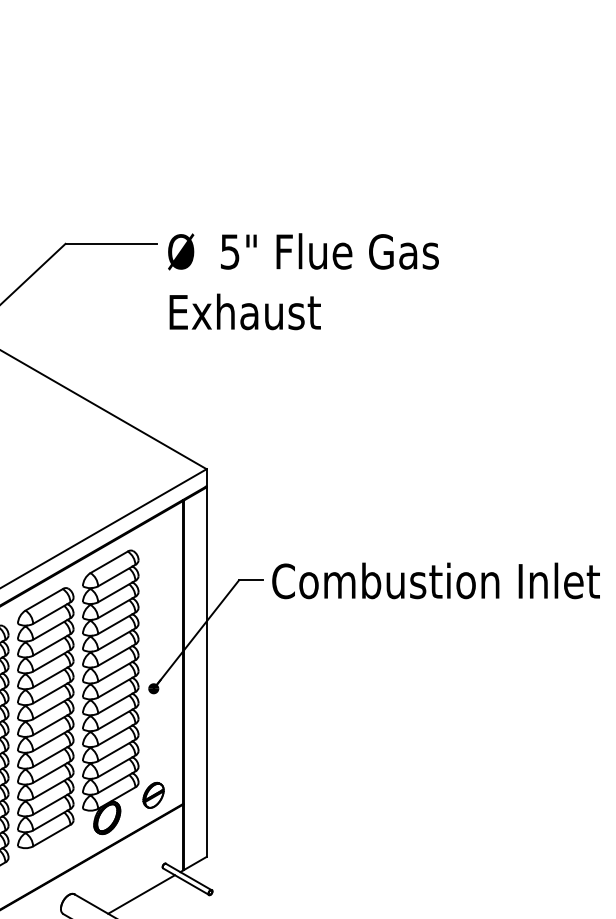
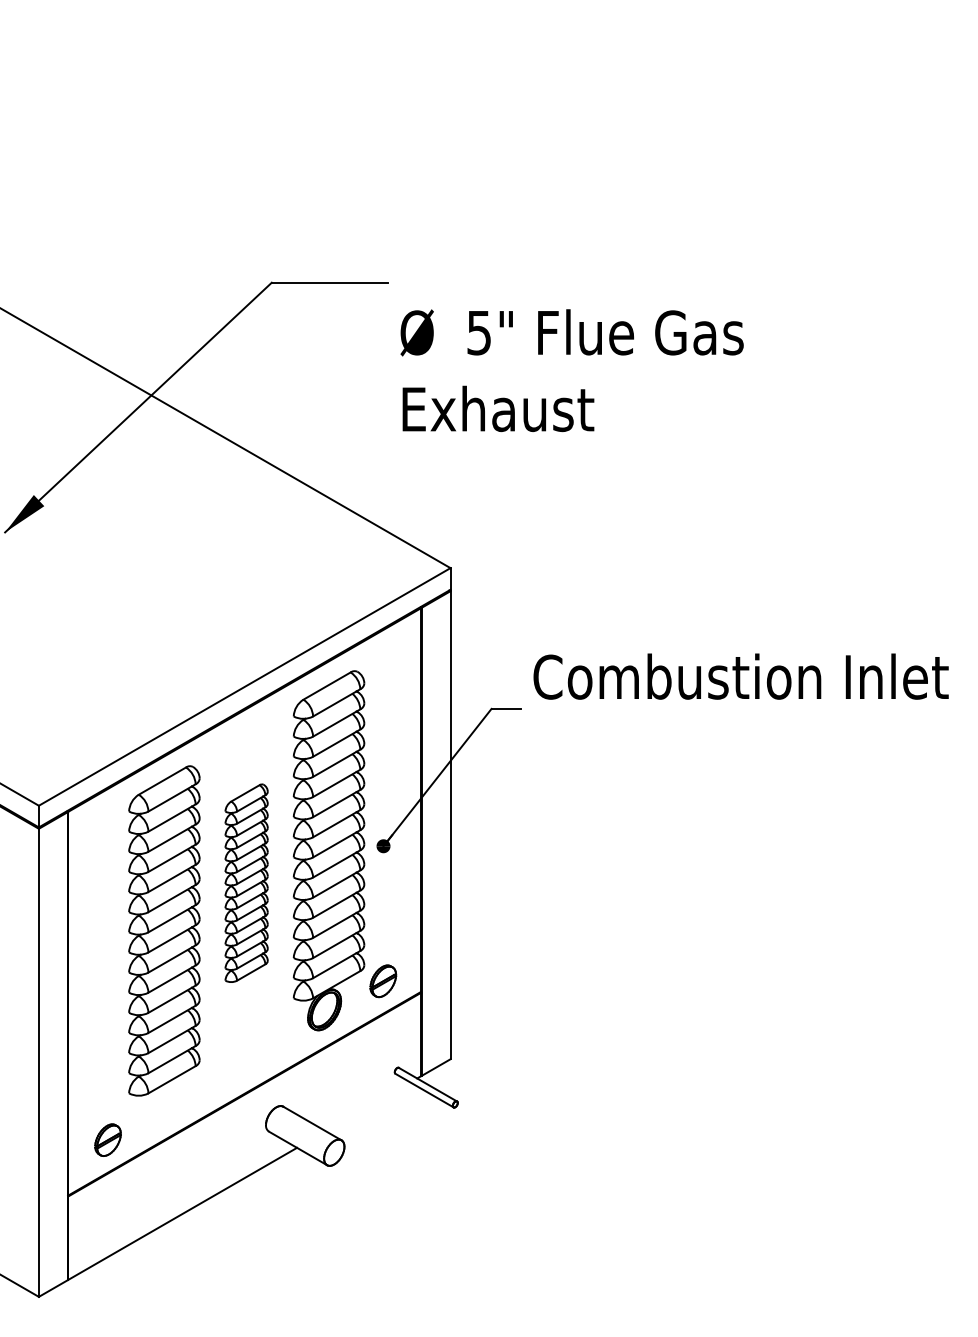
text: (302, 281) -> (571, 370), moved
text: (435, 580) -> (740, 676), moved
part: (45, 717) -> (246, 882), size x0.6
line: (141, 894) -> (367, 1106), removed

